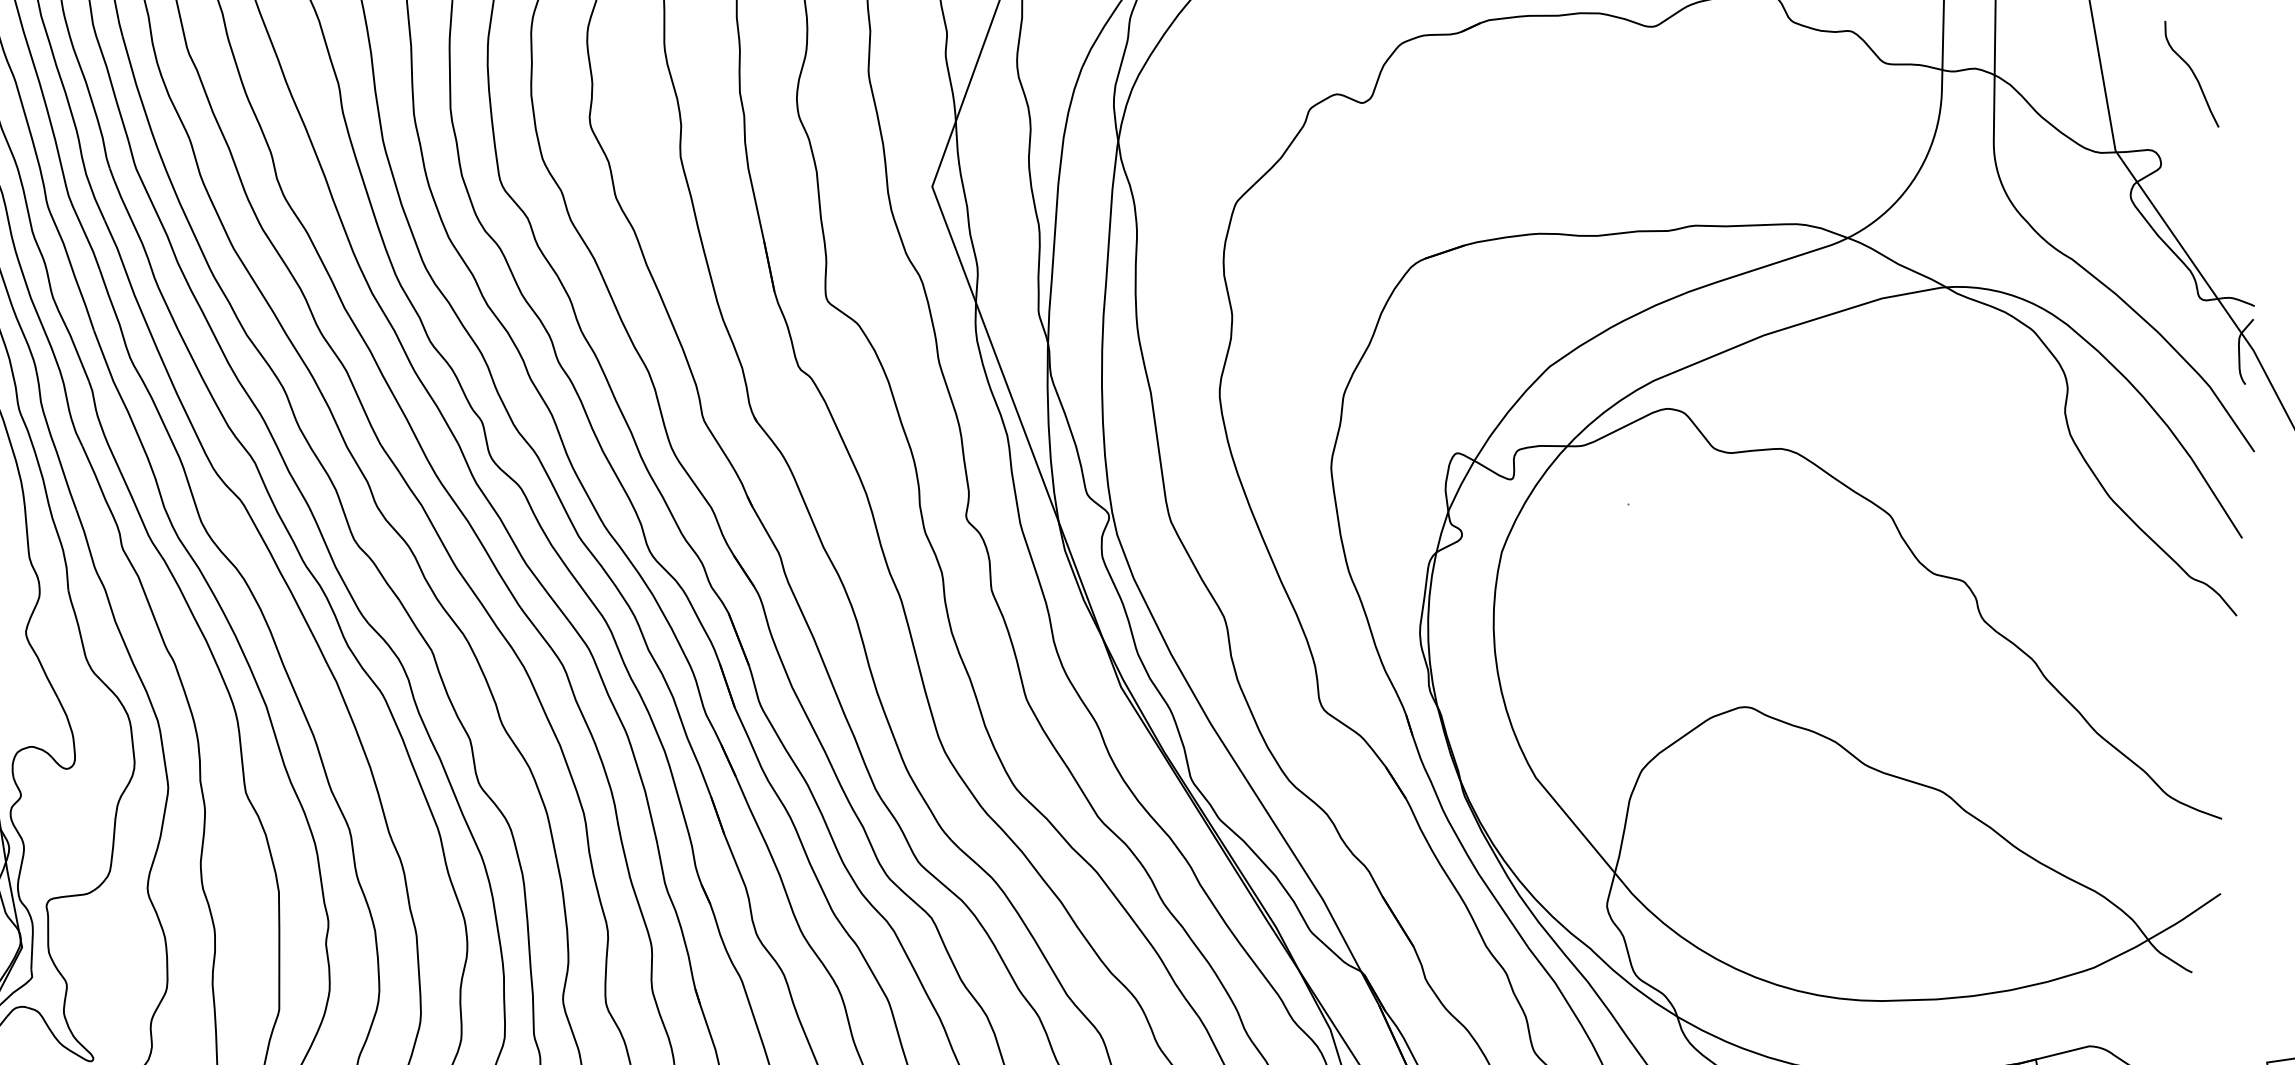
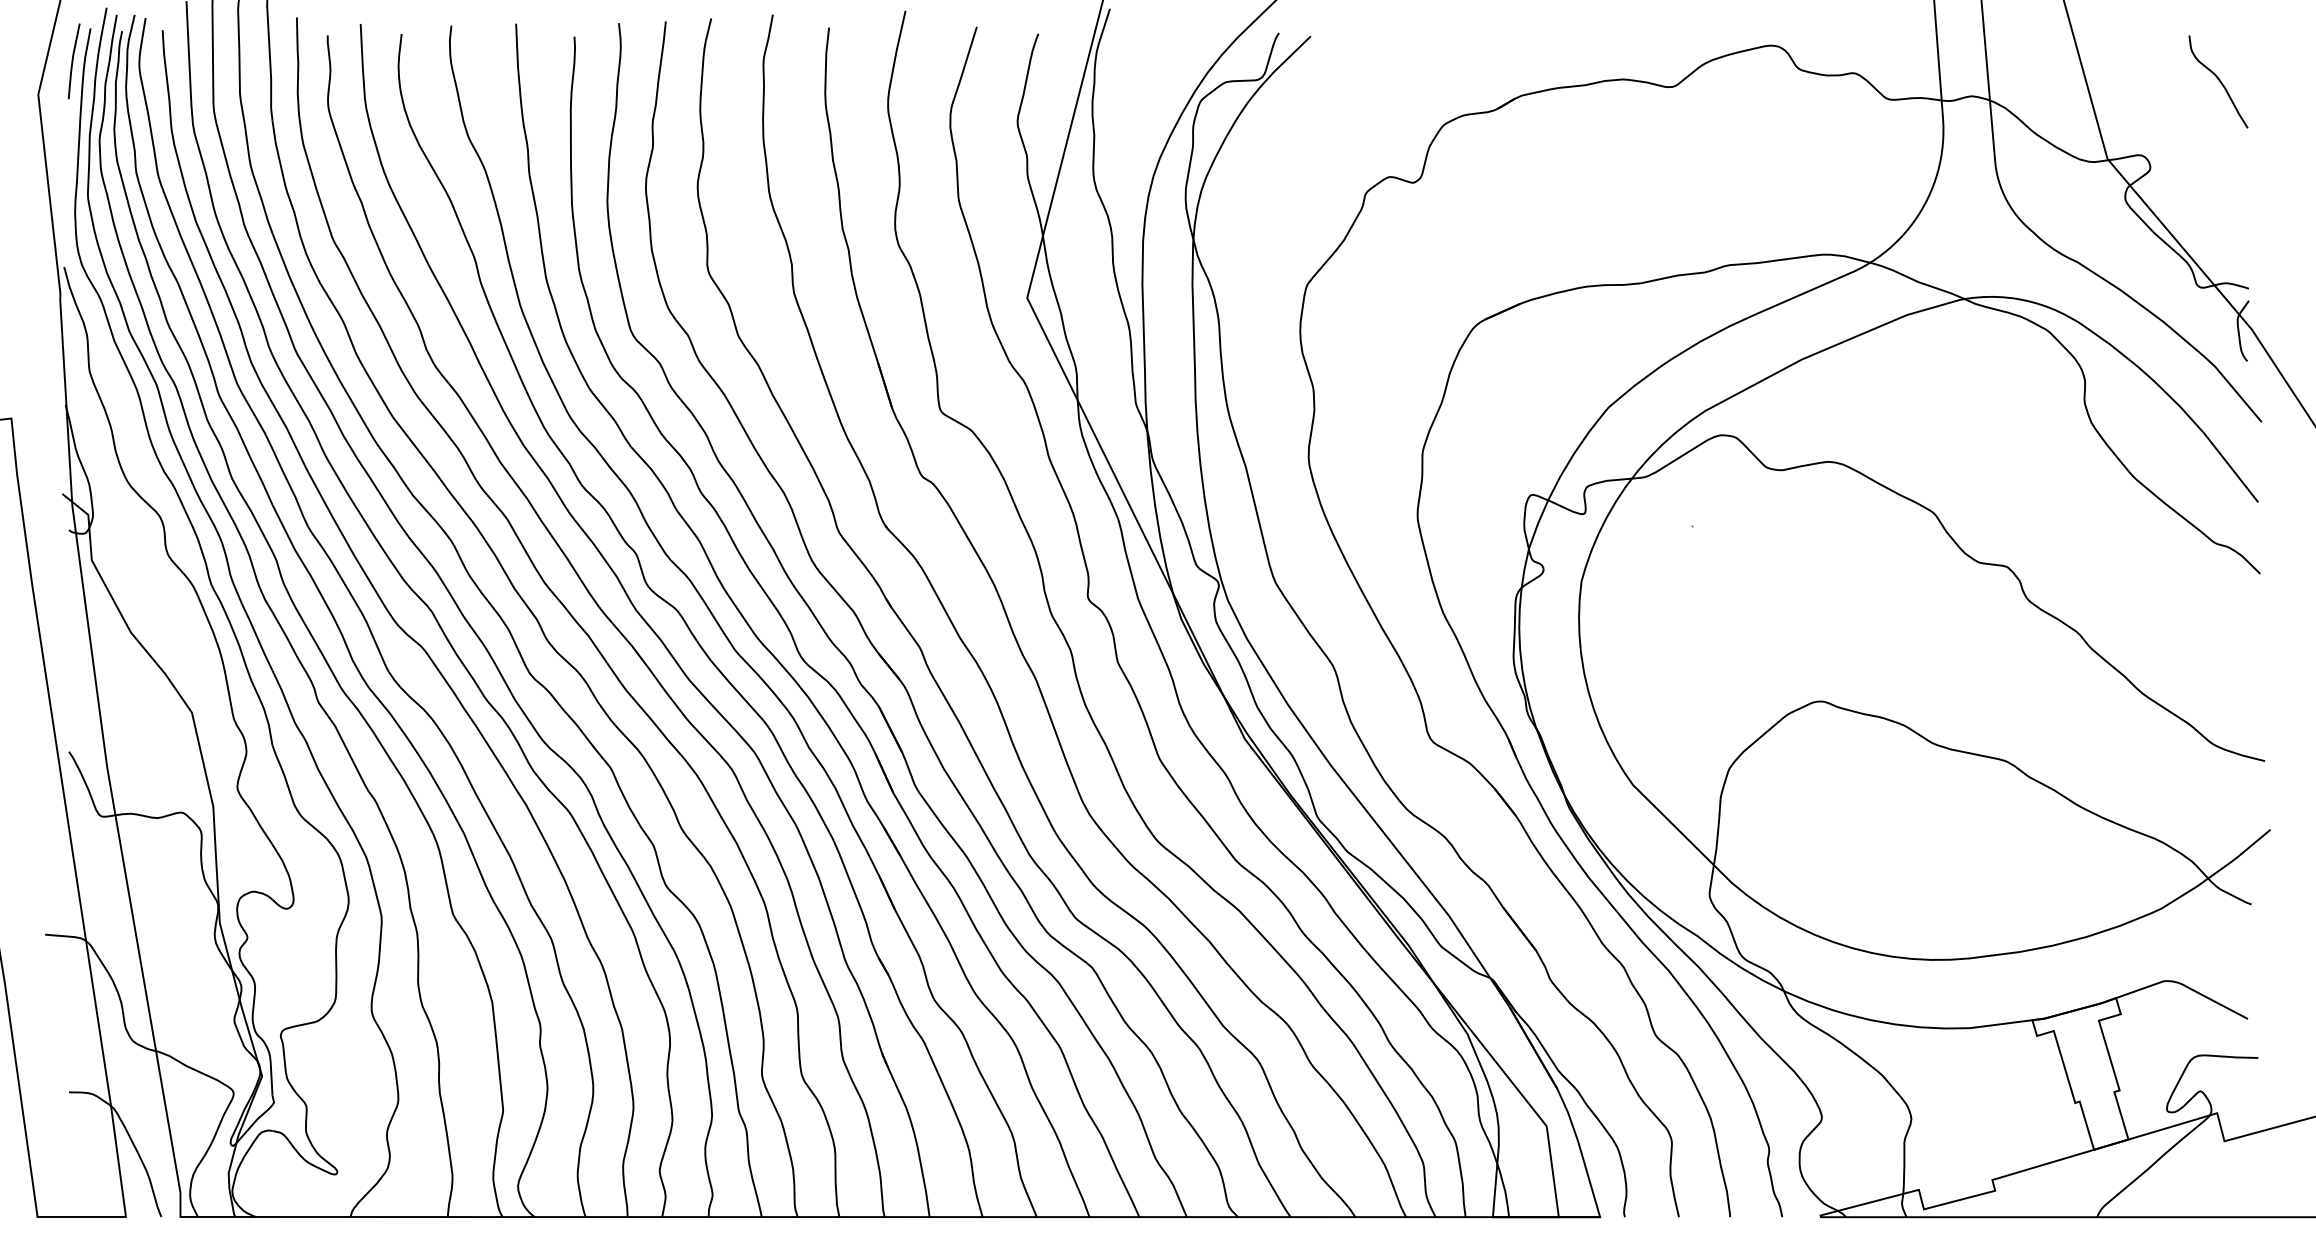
curve: (2192, 72) -> (2218, 80), moved

